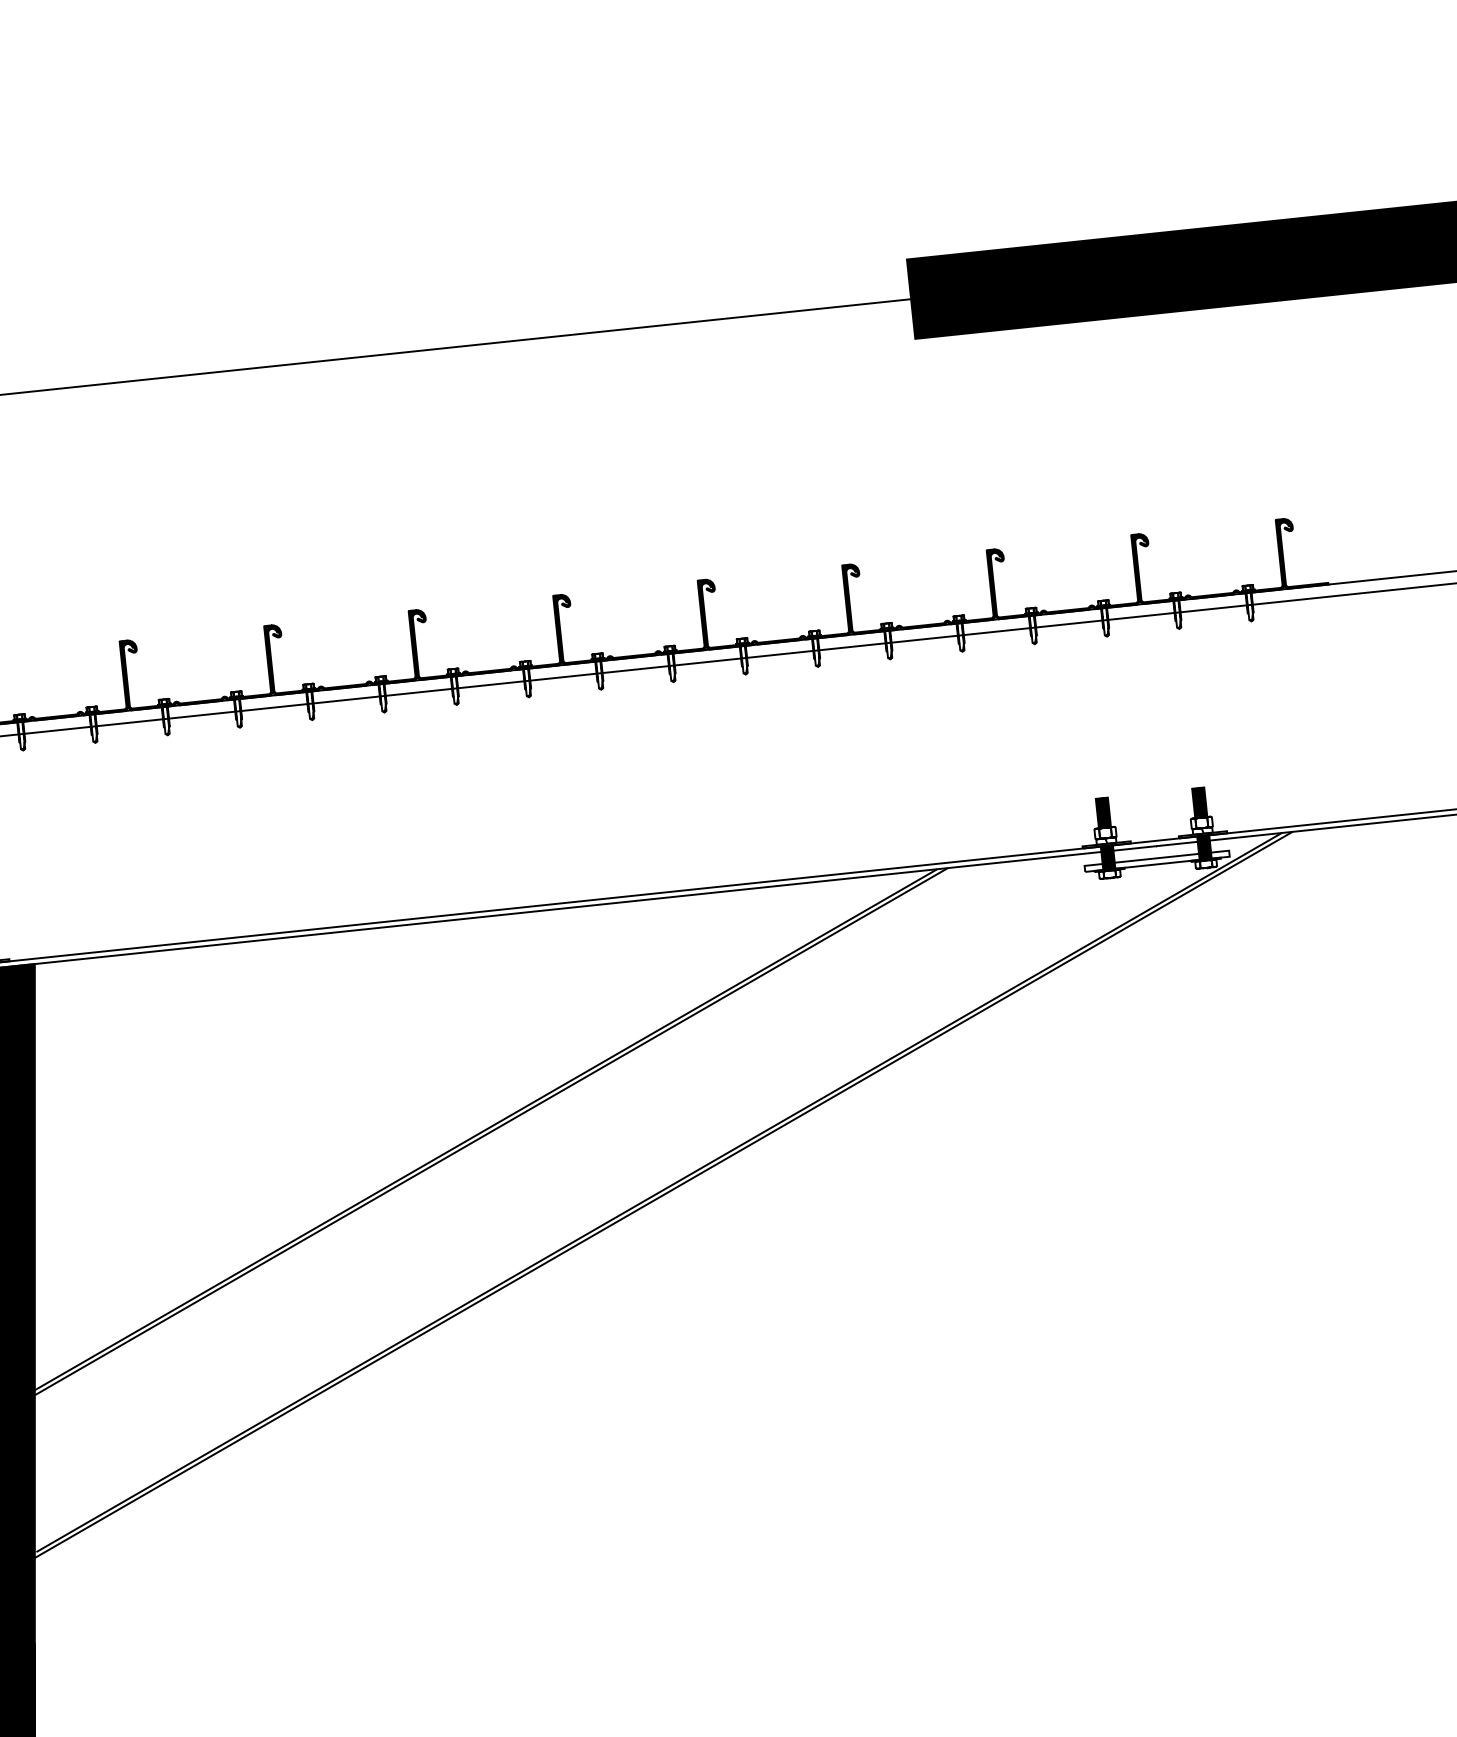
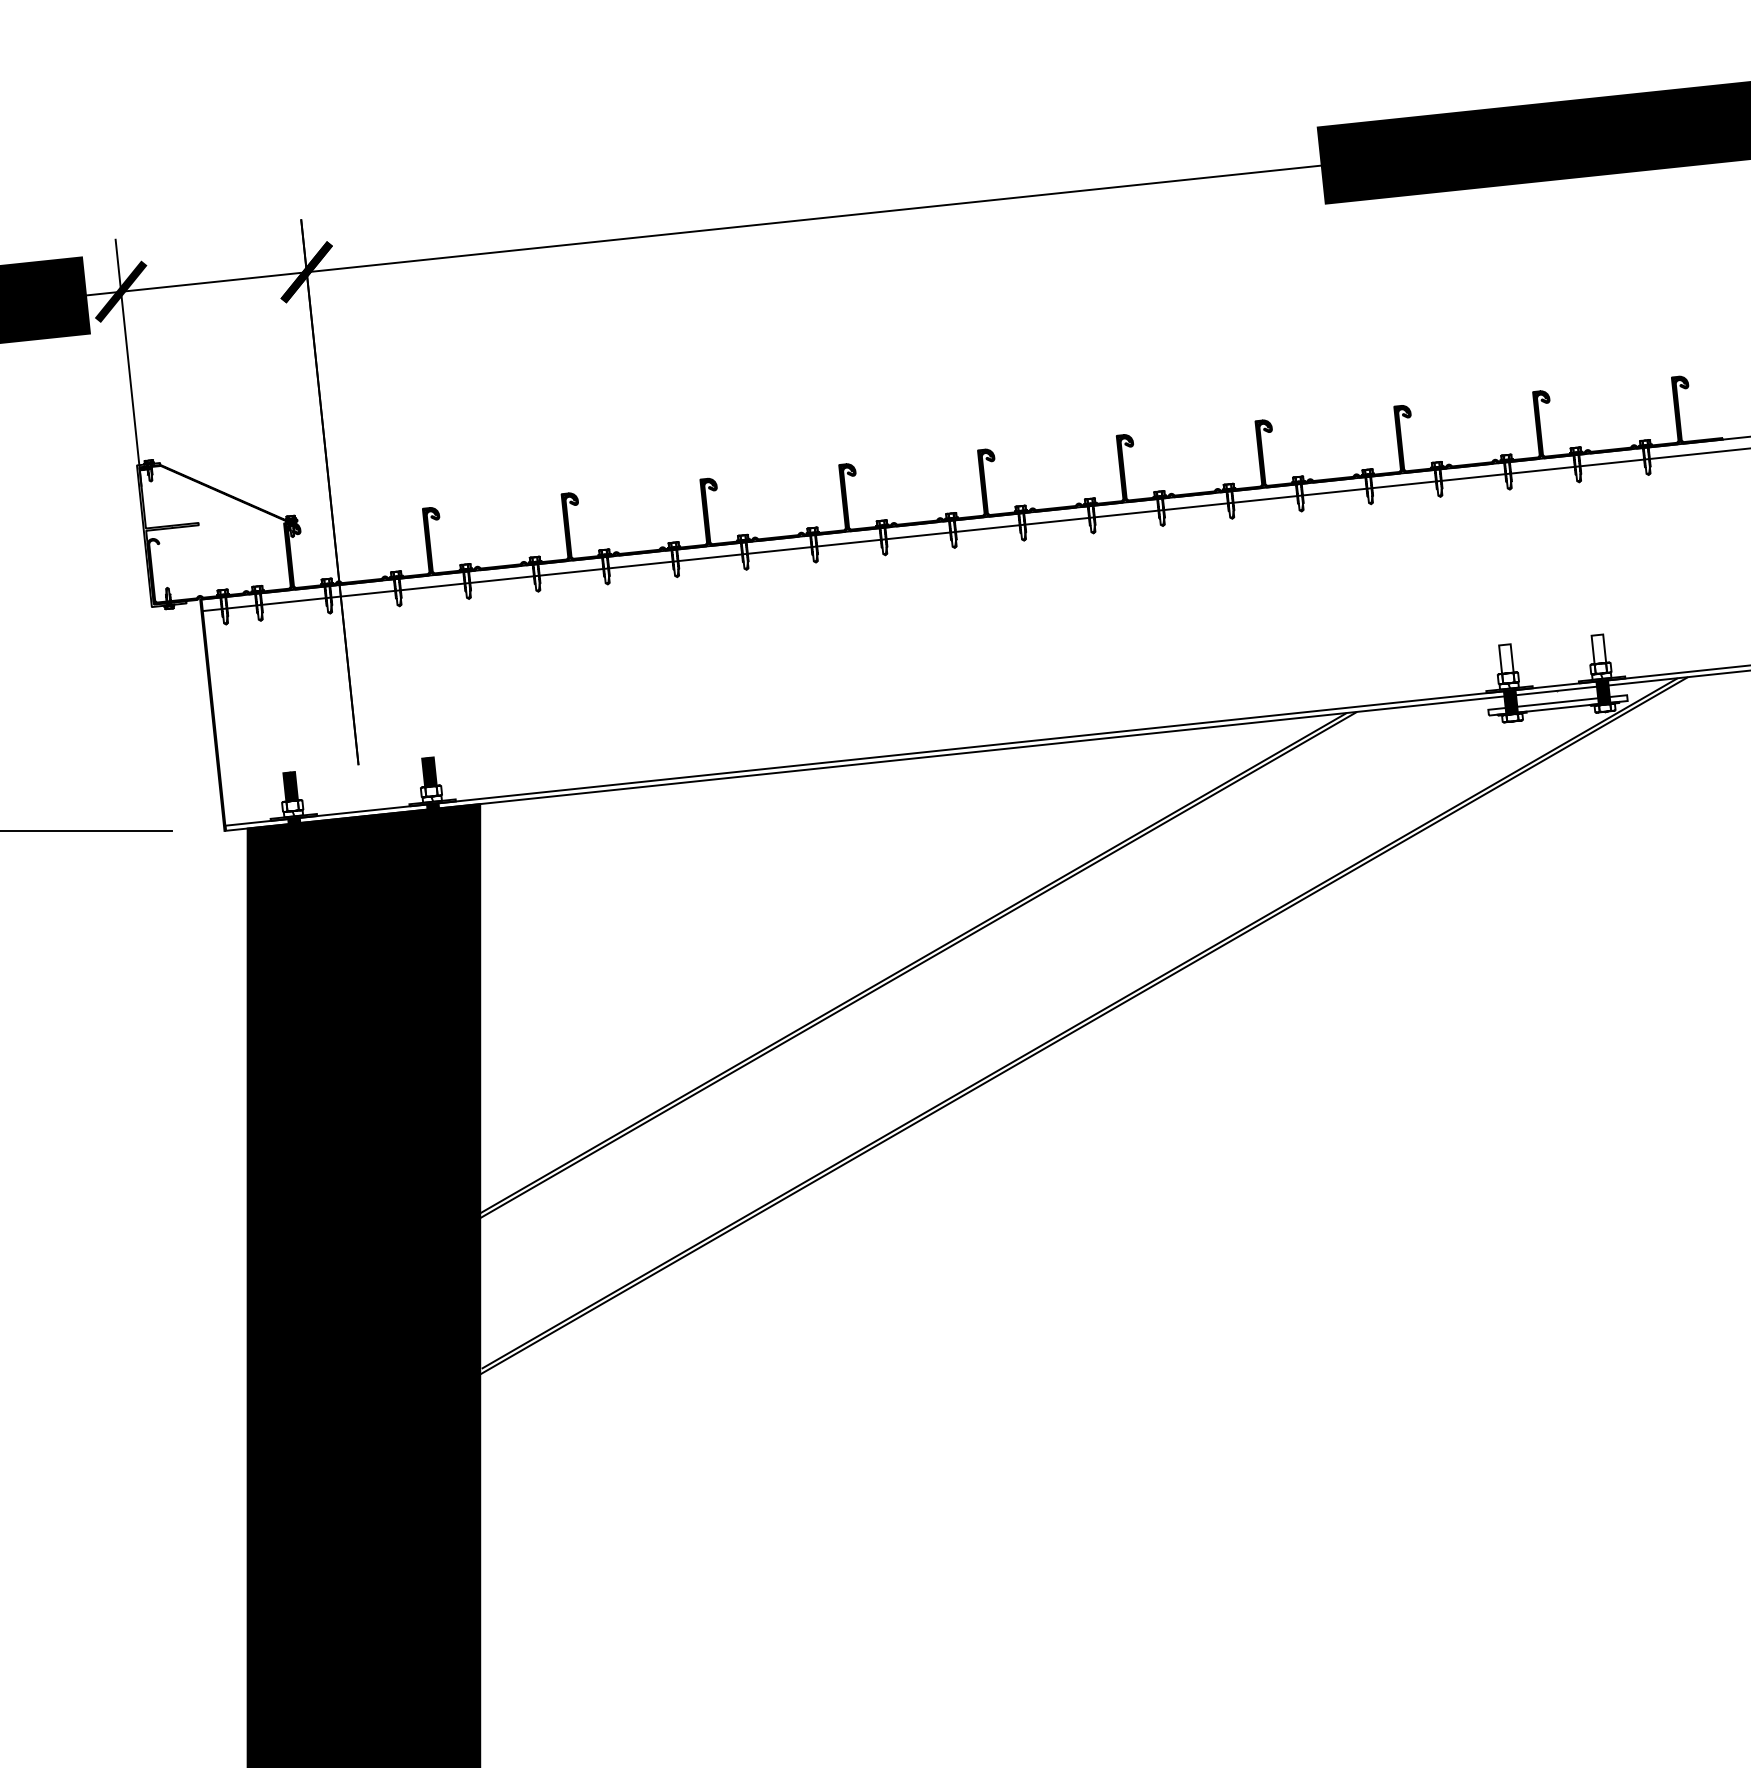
hatch: (1199, 803) -> (1598, 649), removed
hatch: (1103, 812) -> (1506, 658), removed

